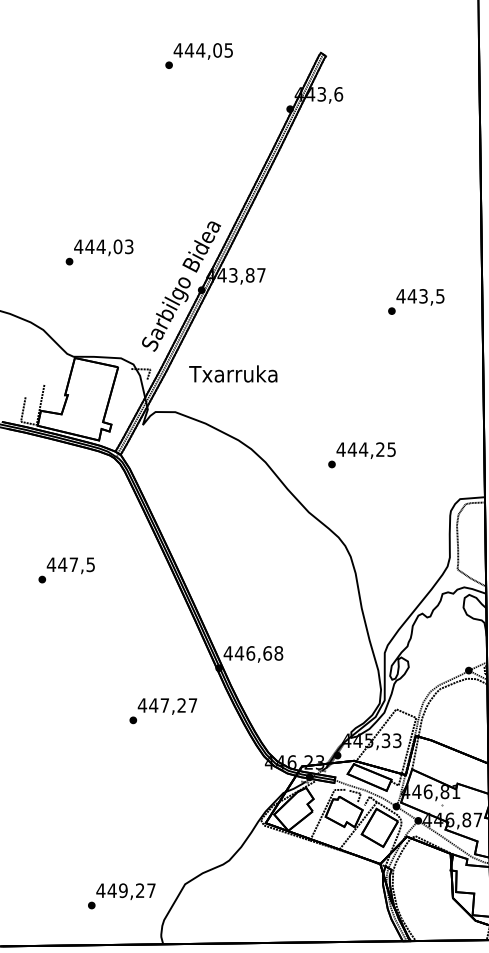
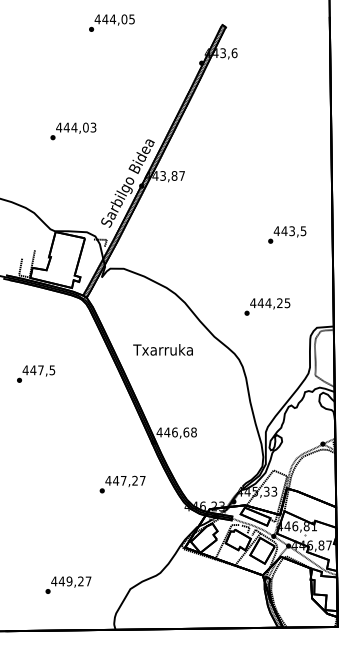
text: (198, 55) -> (111, 22), moved
text: (99, 252) -> (73, 131), moved
text: (416, 301) -> (287, 234), moved
text: (232, 373) -> (162, 349), moved
text: (362, 454) -> (267, 306), moved
text: (67, 569) -> (36, 373), moved
text: (163, 710) -> (122, 484), moved
text: (121, 895) -> (68, 584), moved

